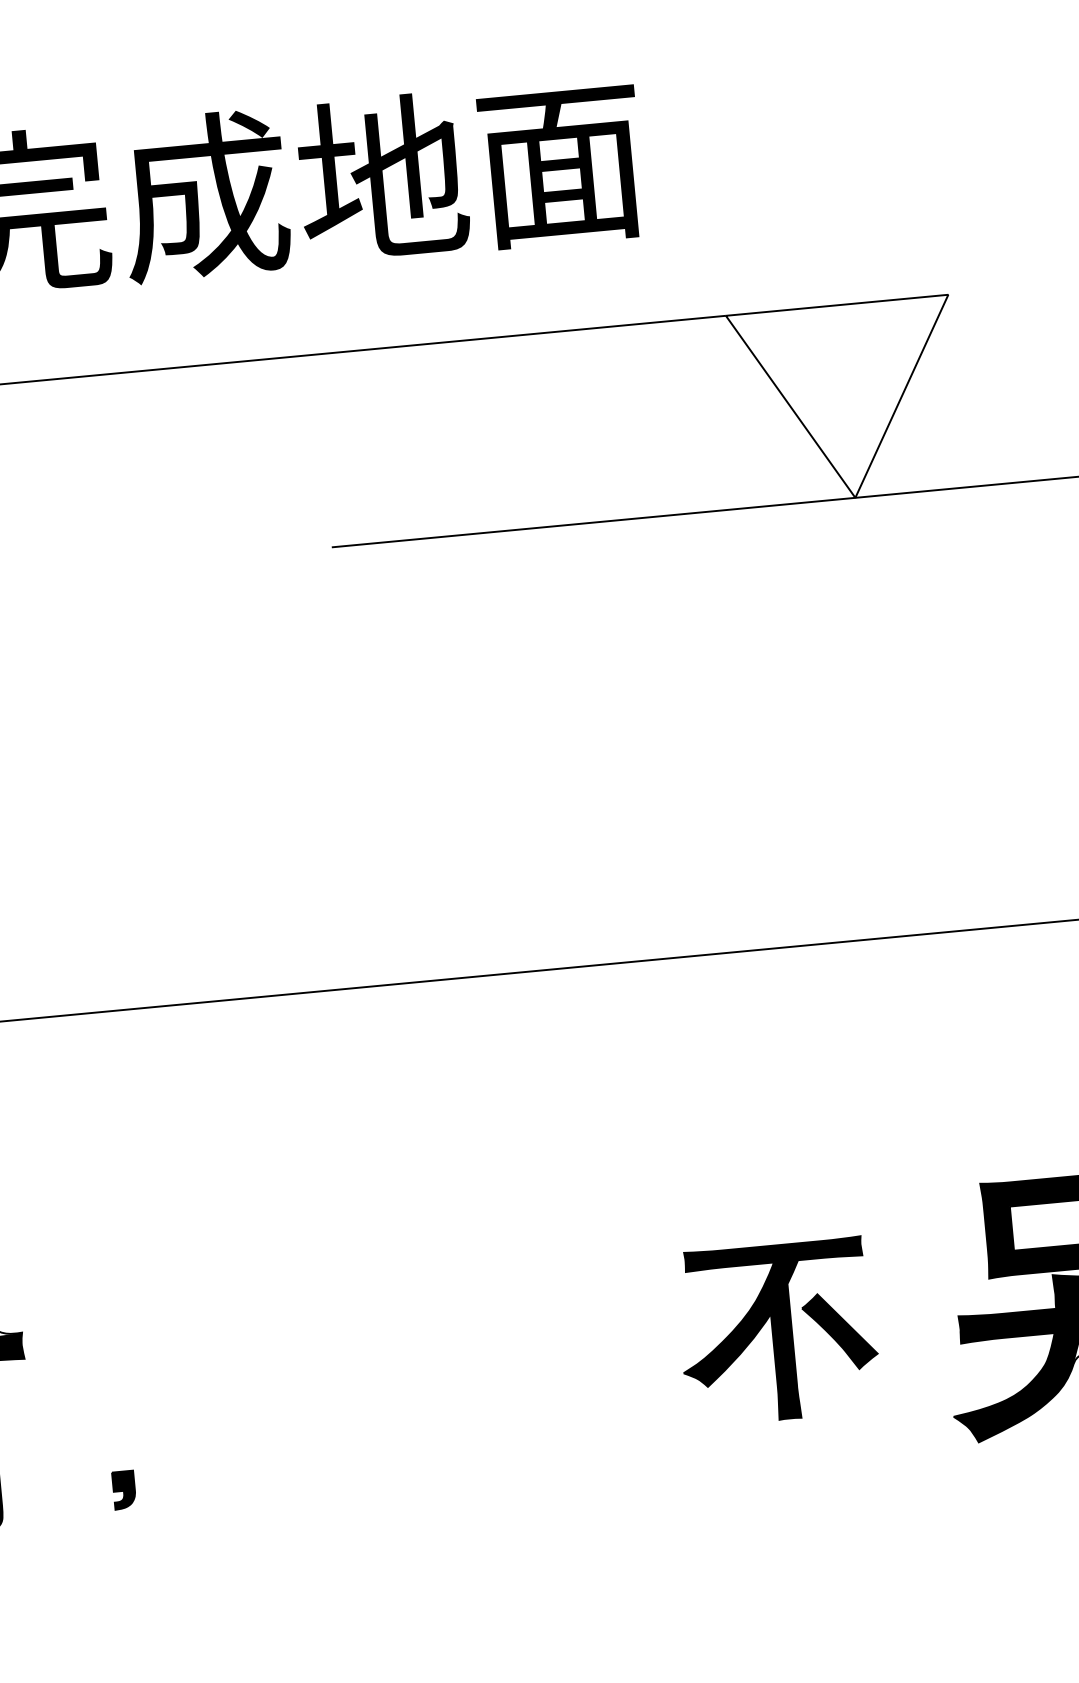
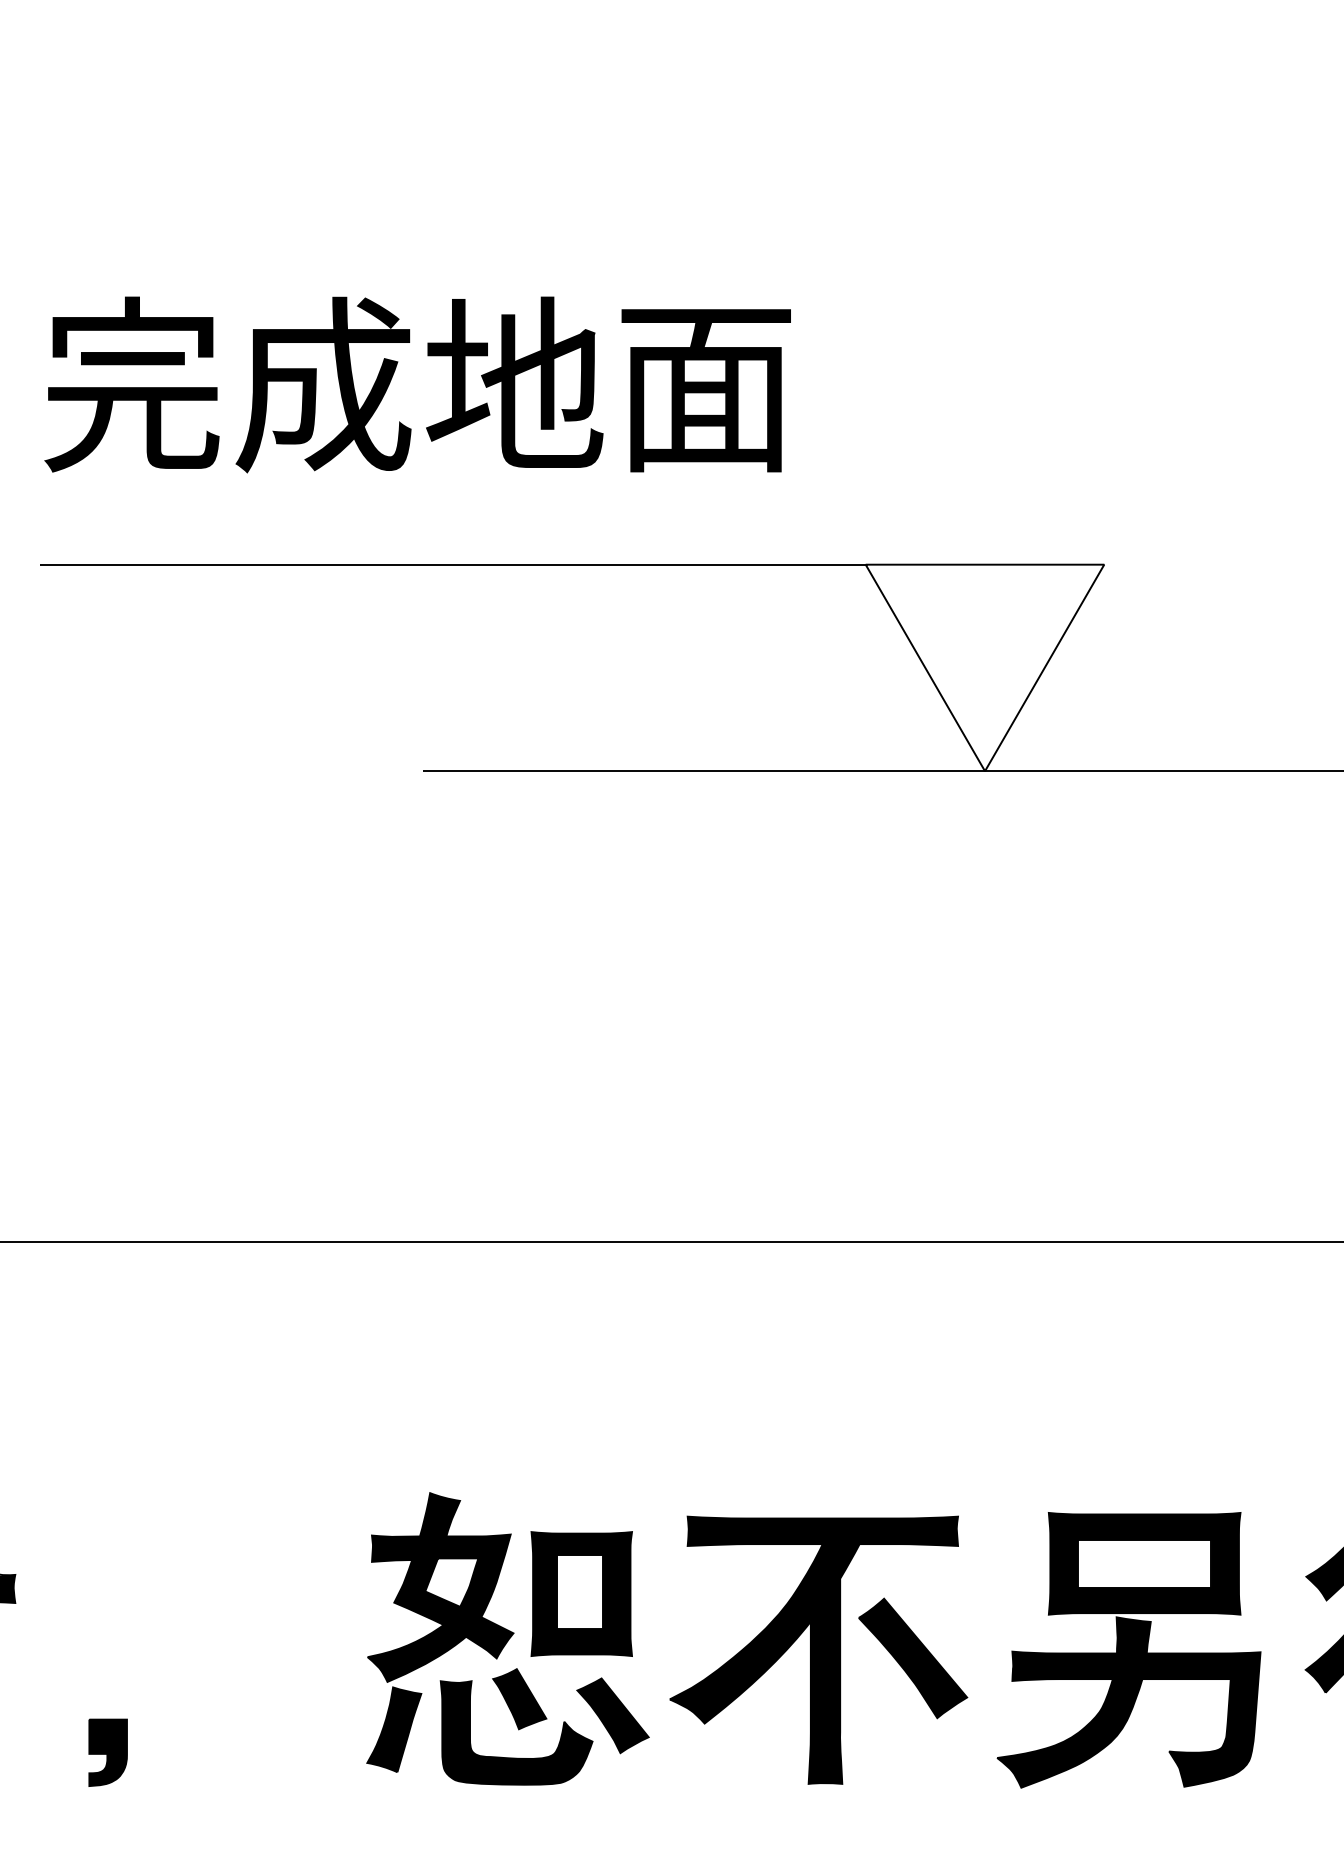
part: (777, 1331) -> (818, 1649), size x1.43
part: (486, 1348) -> (507, 1638), added
part: (123, 1490) -> (107, 1752), size x1.67

